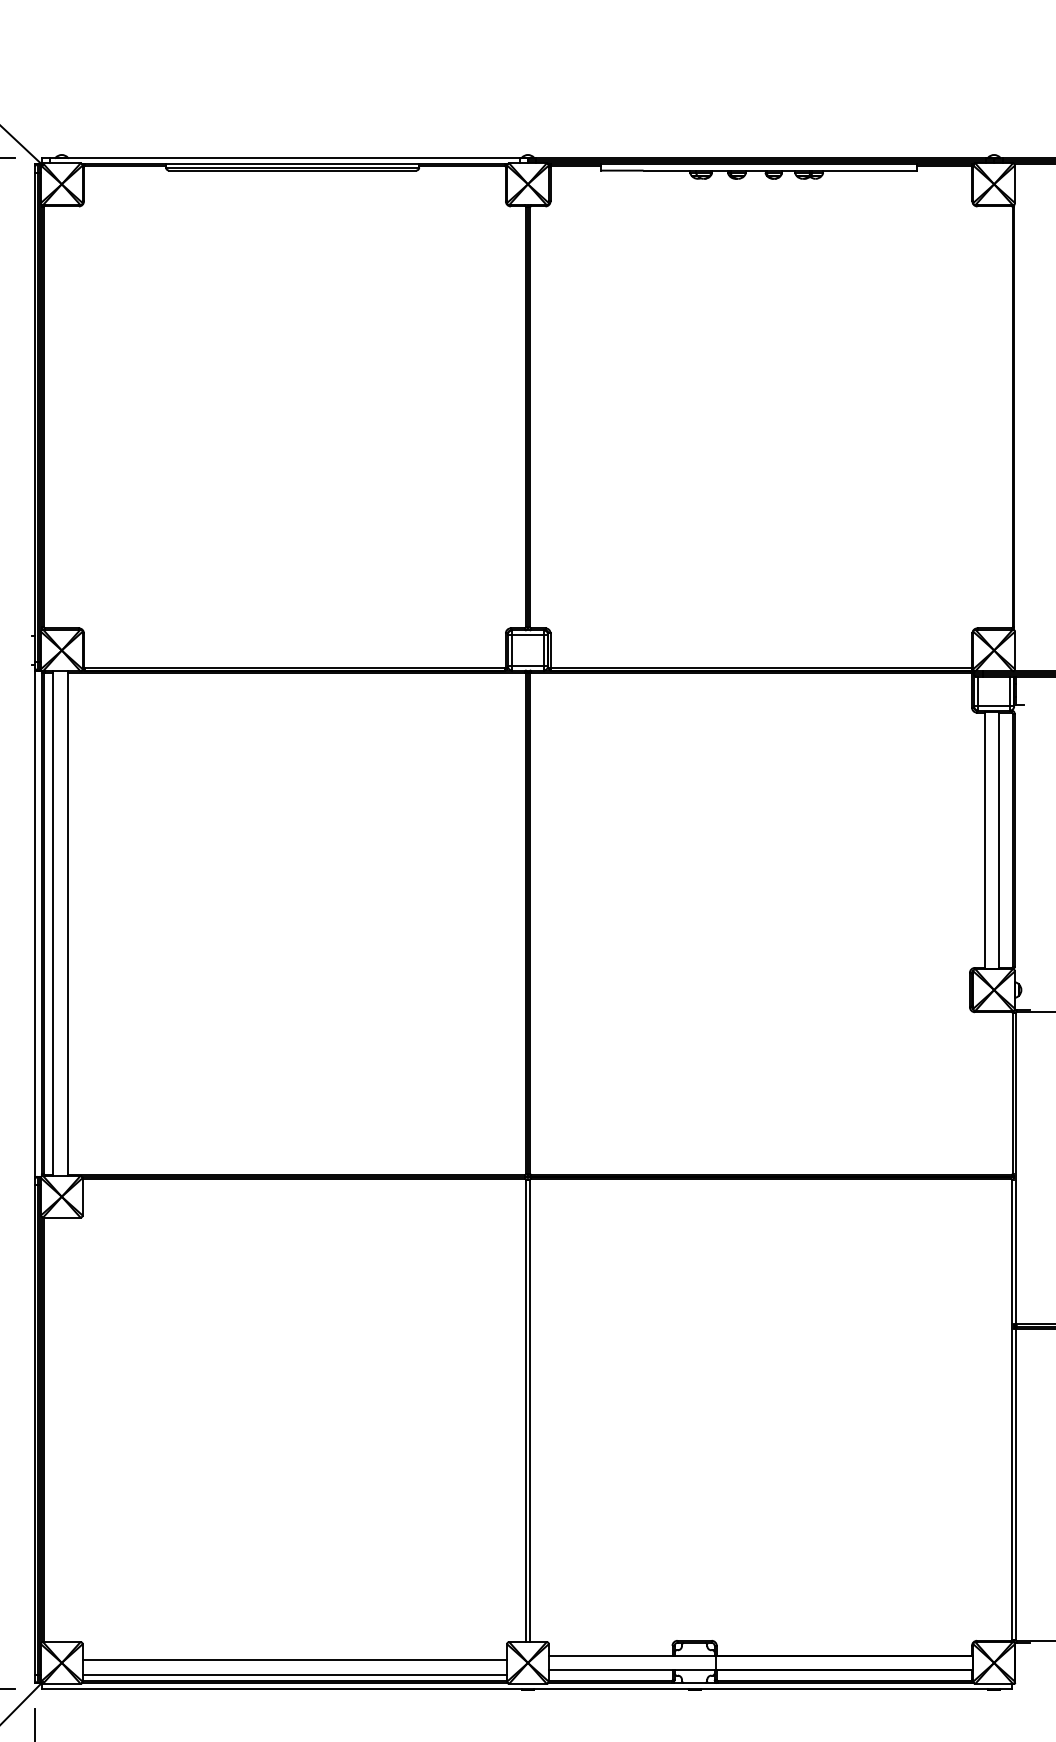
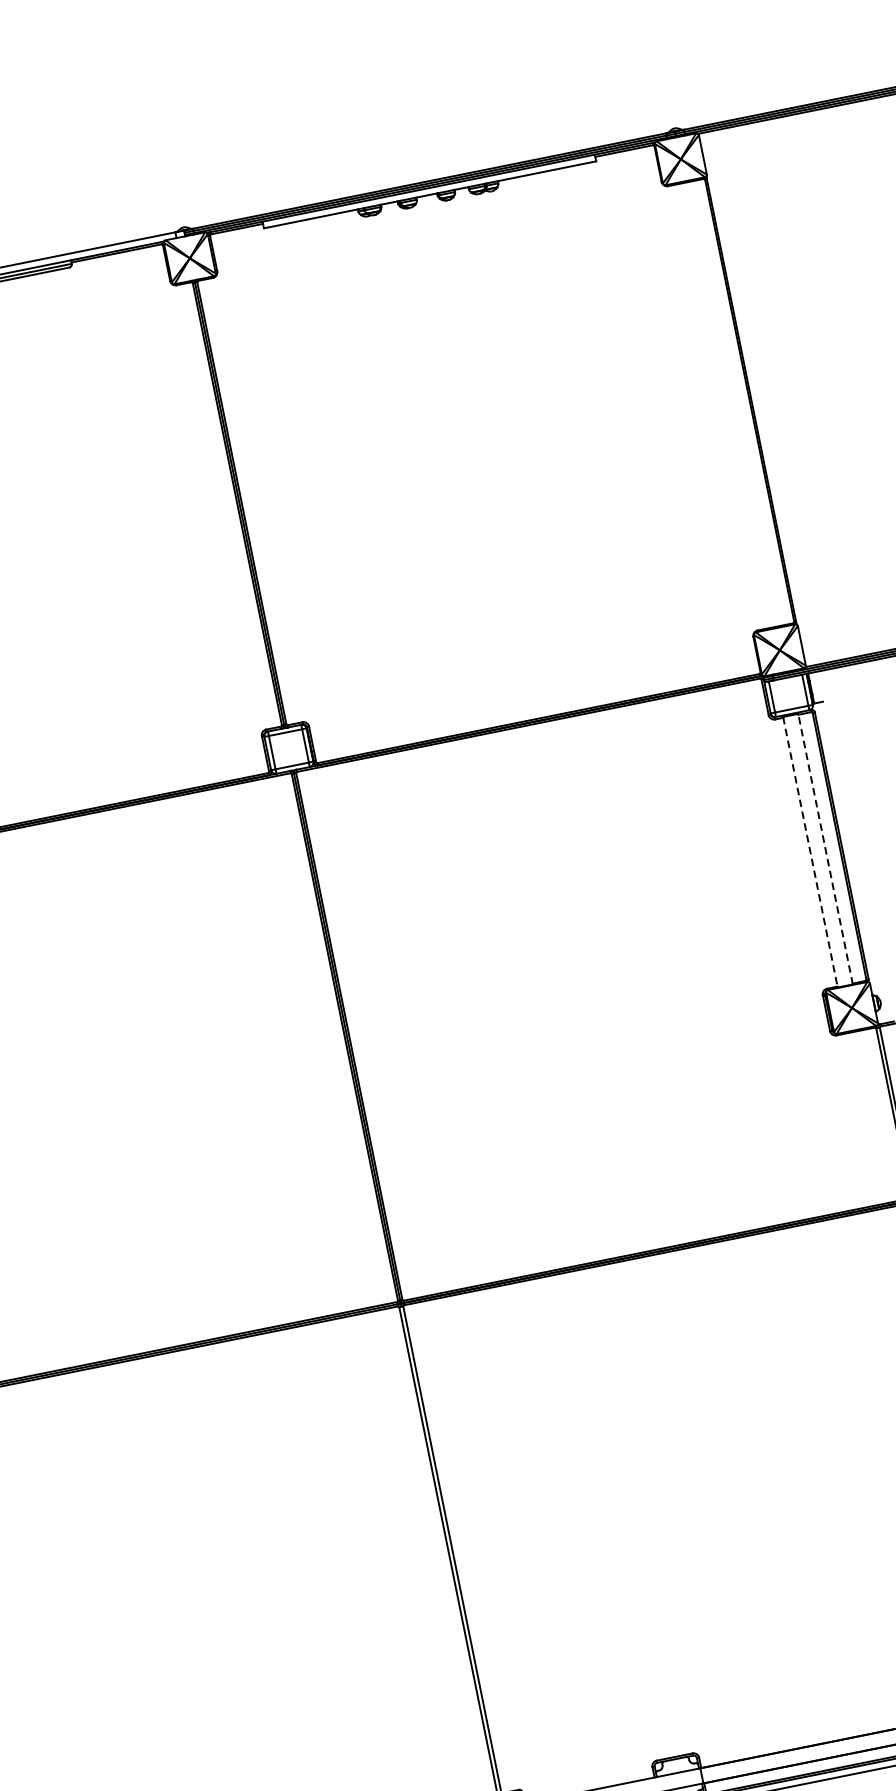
line: (999, 839) -> (825, 848), solid -> dashed
line: (984, 840) -> (810, 852), solid -> dashed

